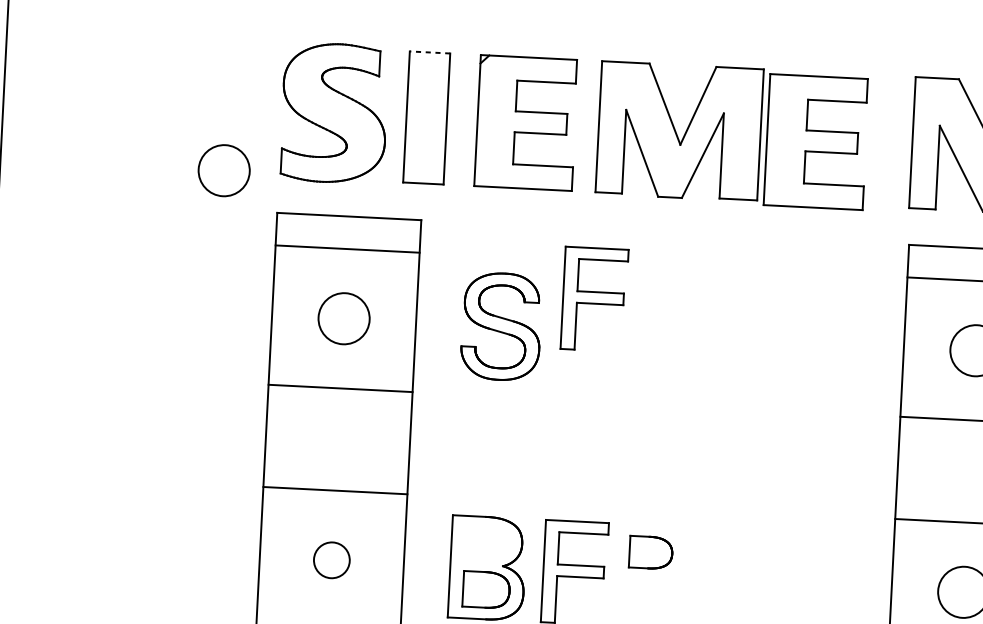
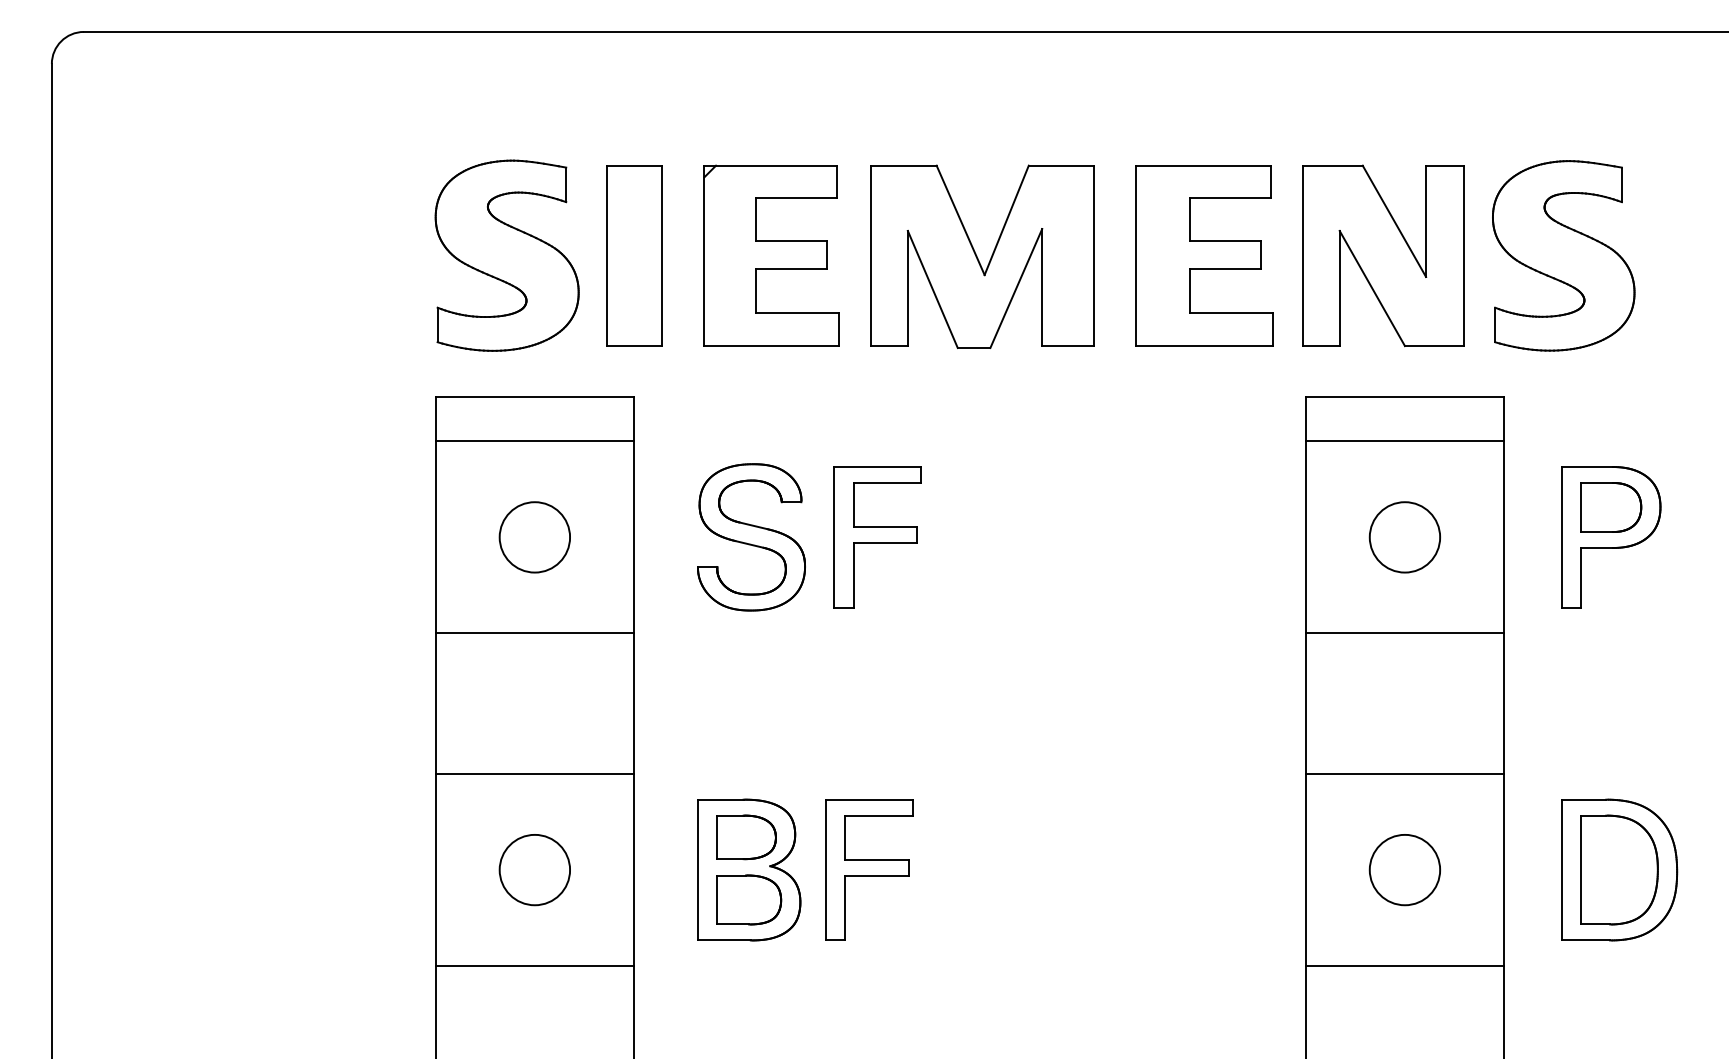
line: (430, 52) -> (634, 165), dashed -> solid
part: (816, 141) -> (1204, 255), moved
circle: (223, 170) -> (359, 342), removed
part: (594, 299) -> (877, 537), moved
part: (650, 552) -> (746, 837), moved
circle: (331, 559) -> (534, 869), size x1.43

